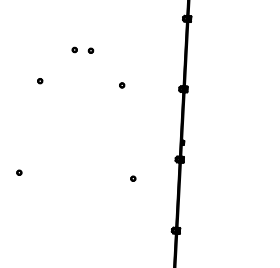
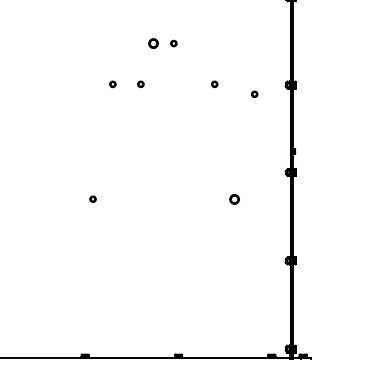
part: (74, 49) -> (153, 43), size x1.6
part: (62, 81) -> (140, 83), added
part: (153, 94) -> (254, 93), added
part: (133, 178) -> (234, 198), size x1.6

